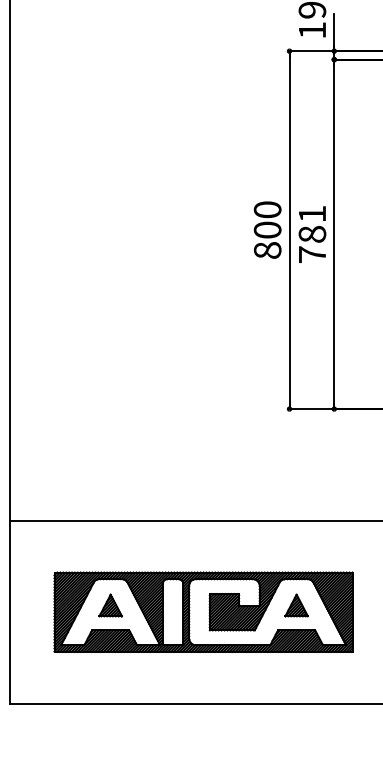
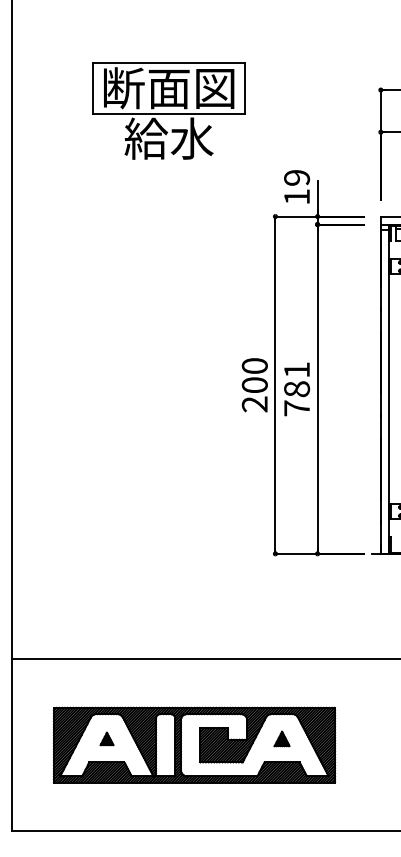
text: (267, 250) -> (254, 404), 800 -> 200
part: (110, 605) -> (106, 738), size x0.6
part: (295, 605) -> (281, 738), size x0.7

